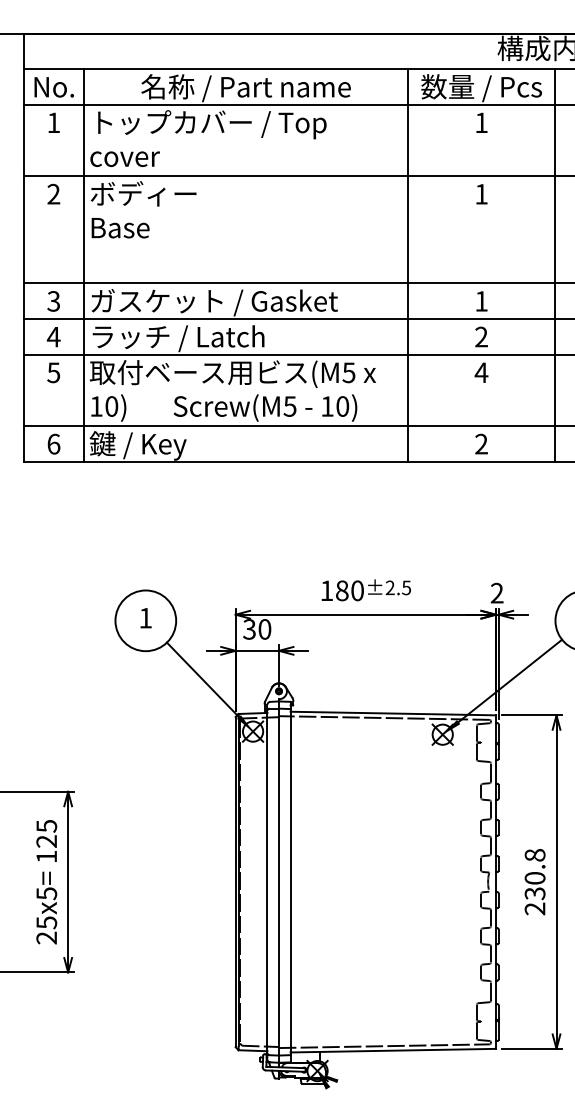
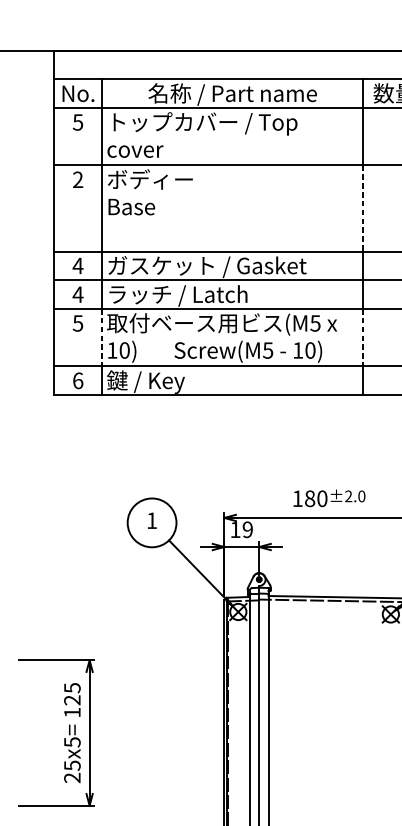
text: (53, 122) -> (77, 122), 1 -> 5
line: (408, 229) -> (363, 208), solid -> dashed
text: (53, 301) -> (77, 266), 3 -> 4
line: (83, 390) -> (101, 337), solid -> dashed
line: (408, 390) -> (363, 337), solid -> dashed
text: (406, 587) -> (361, 496), ±2.5 -> ±2.0
text: (257, 629) -> (241, 529), 30 -> 19

